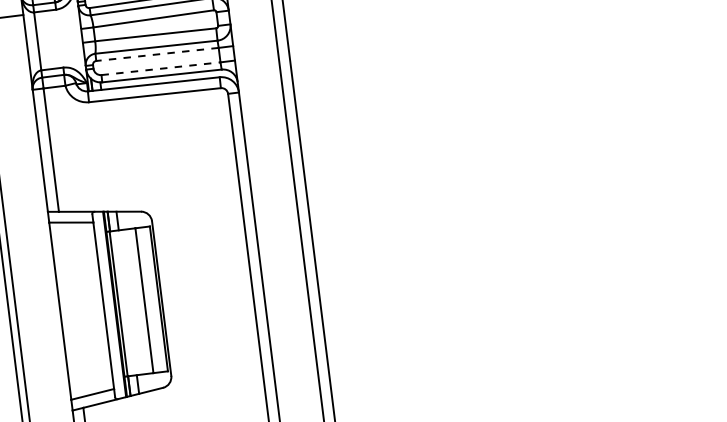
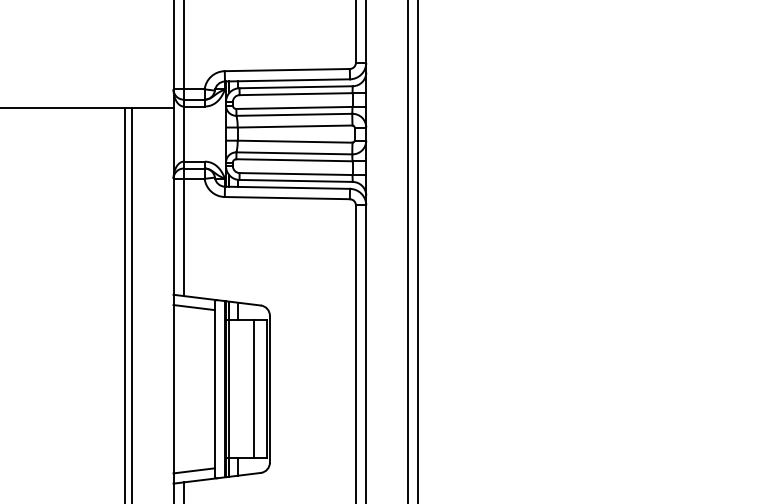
line: (156, 54) -> (293, 160), dashed -> solid
line: (161, 69) -> (296, 174), dashed -> solid

